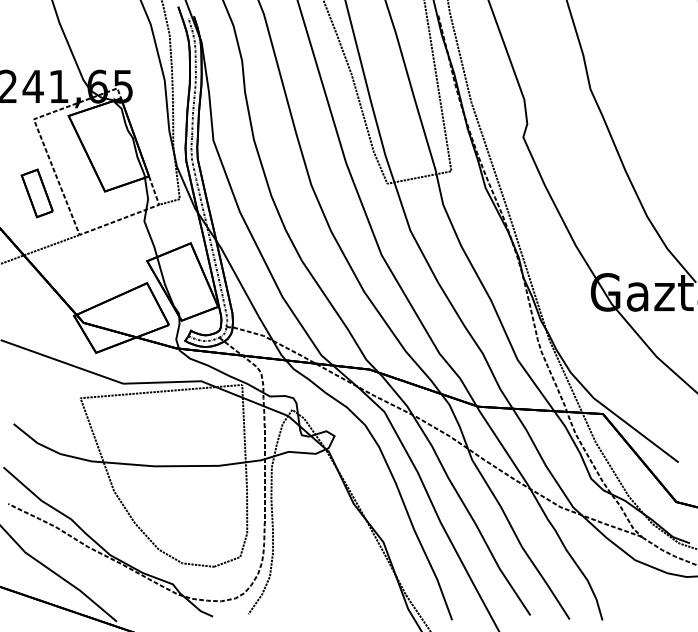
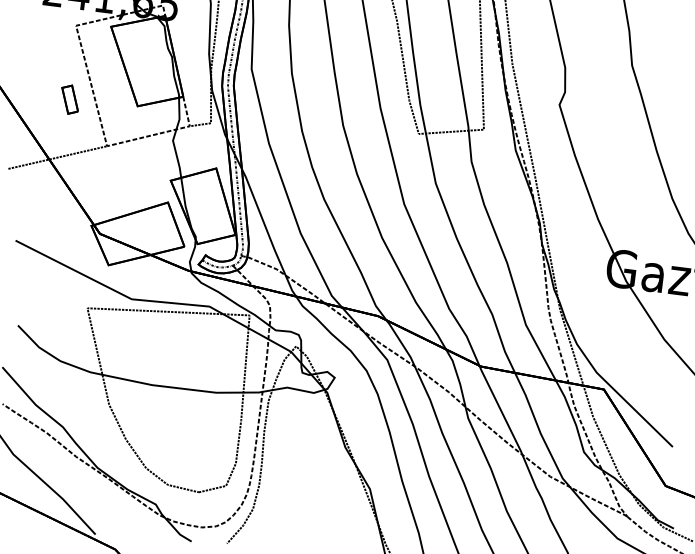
part: (36, 193) -> (69, 99), size x0.6

